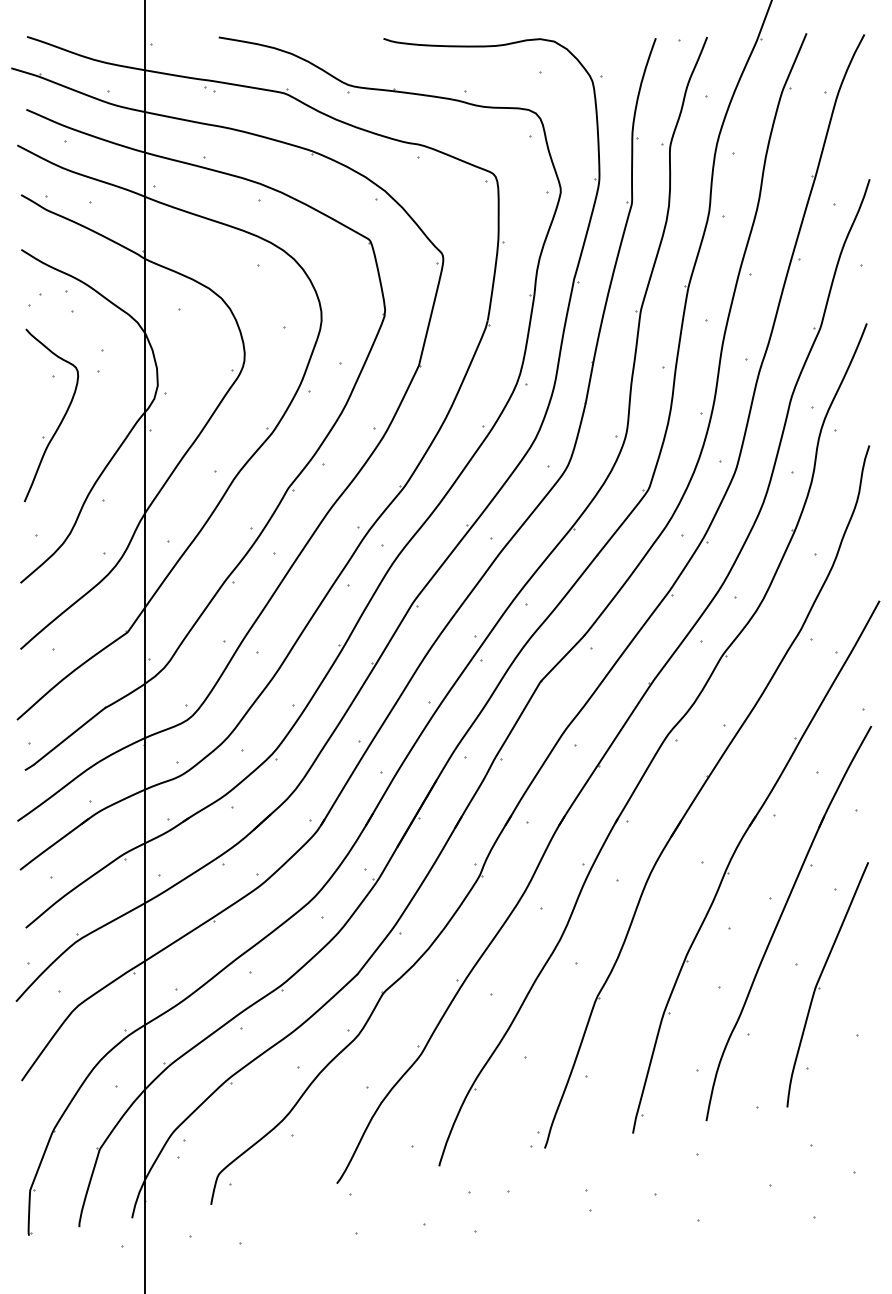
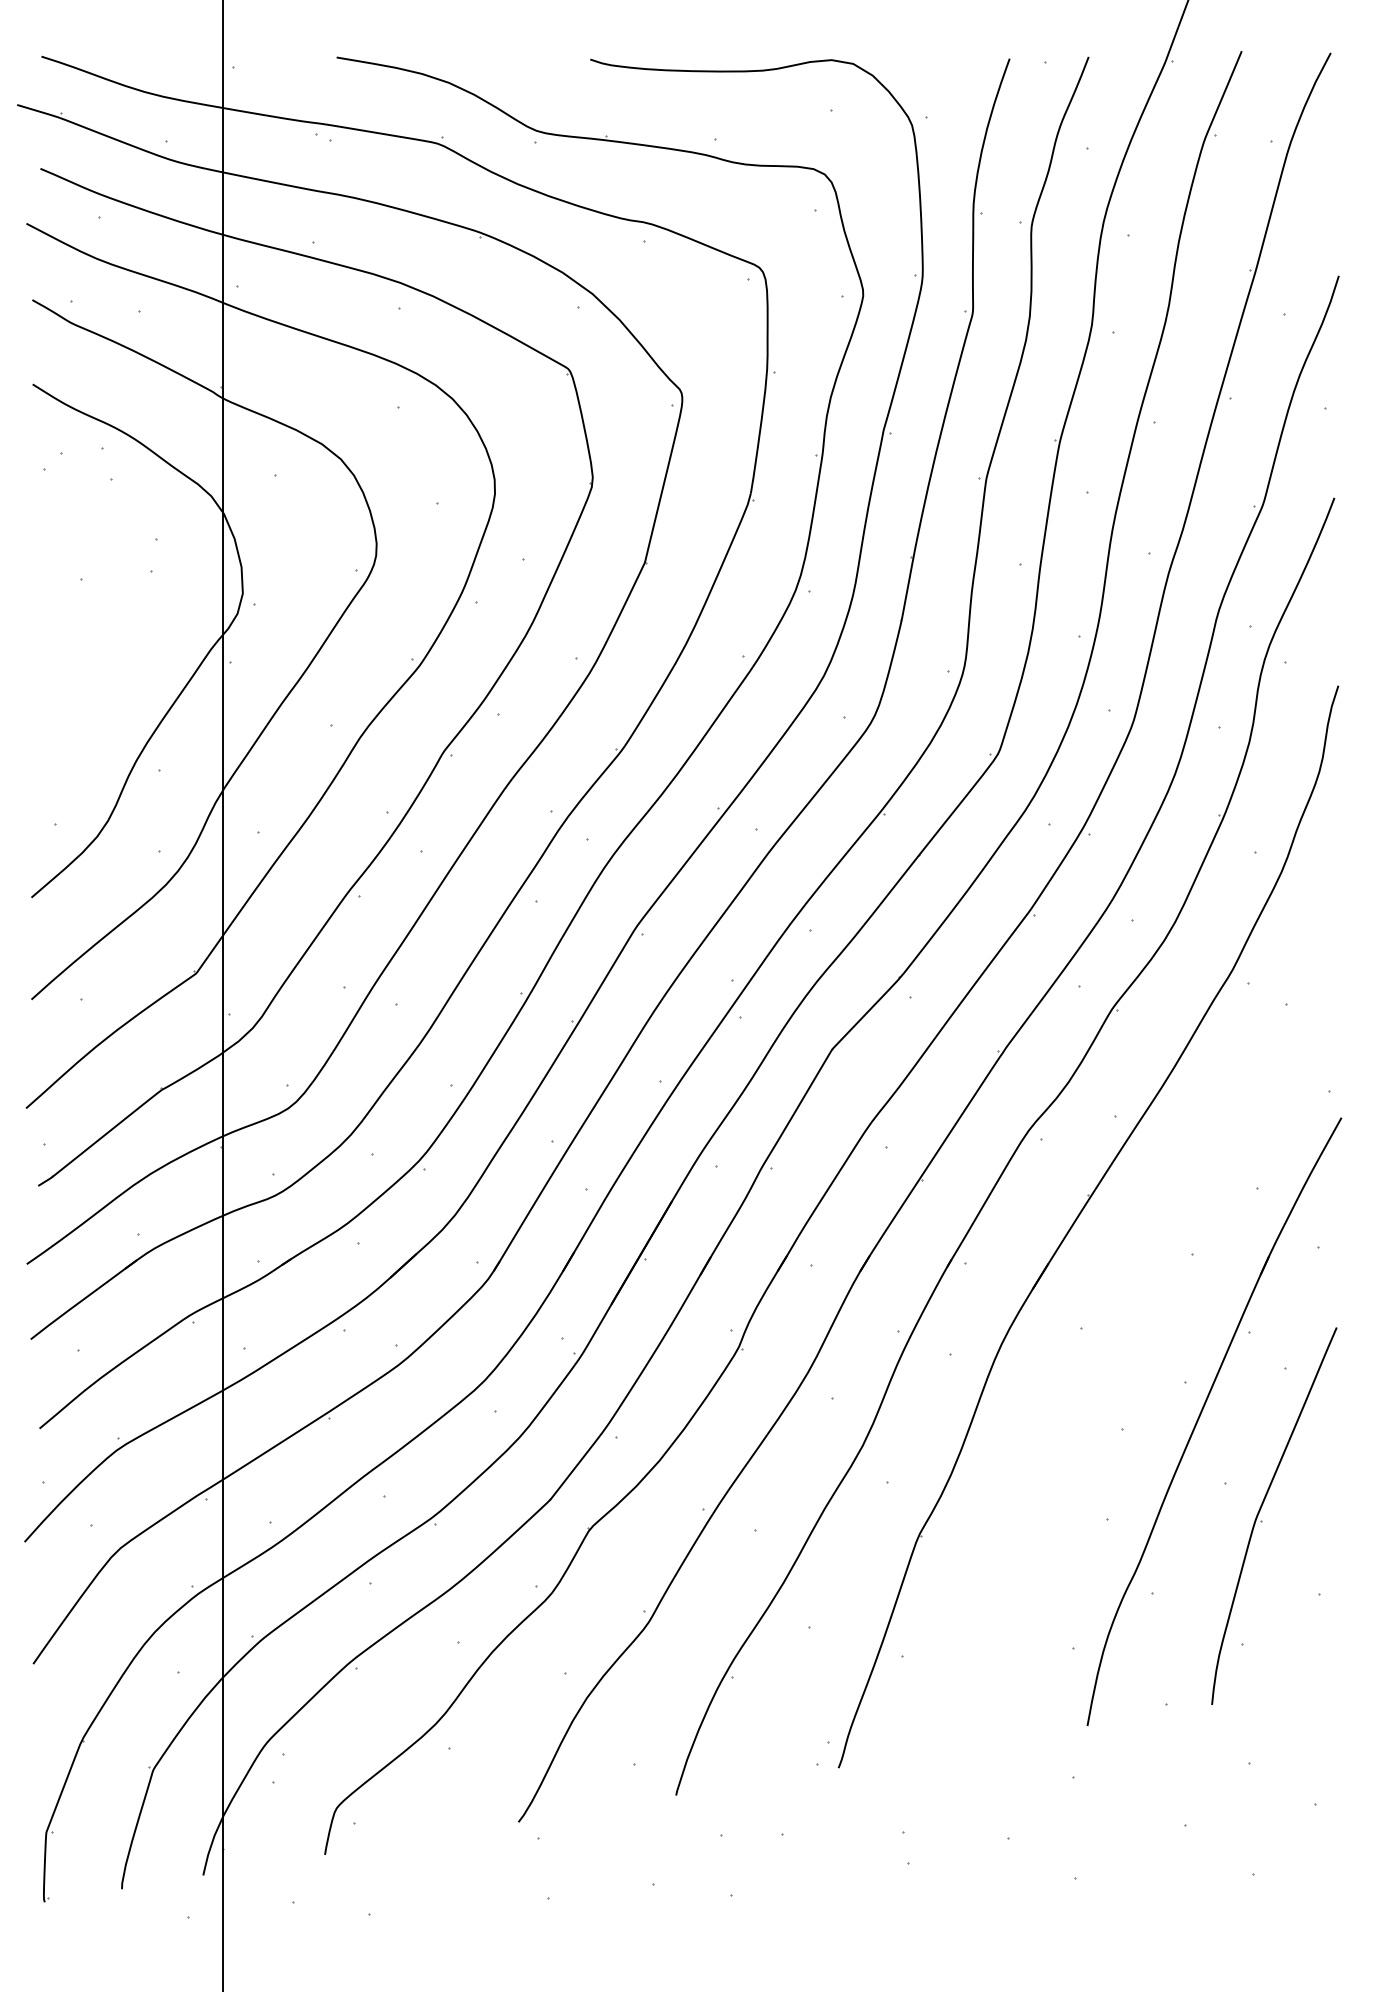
part: (61, 419) -> (94, 645), removed
part: (734, 854) -> (1130, 1315), removed

